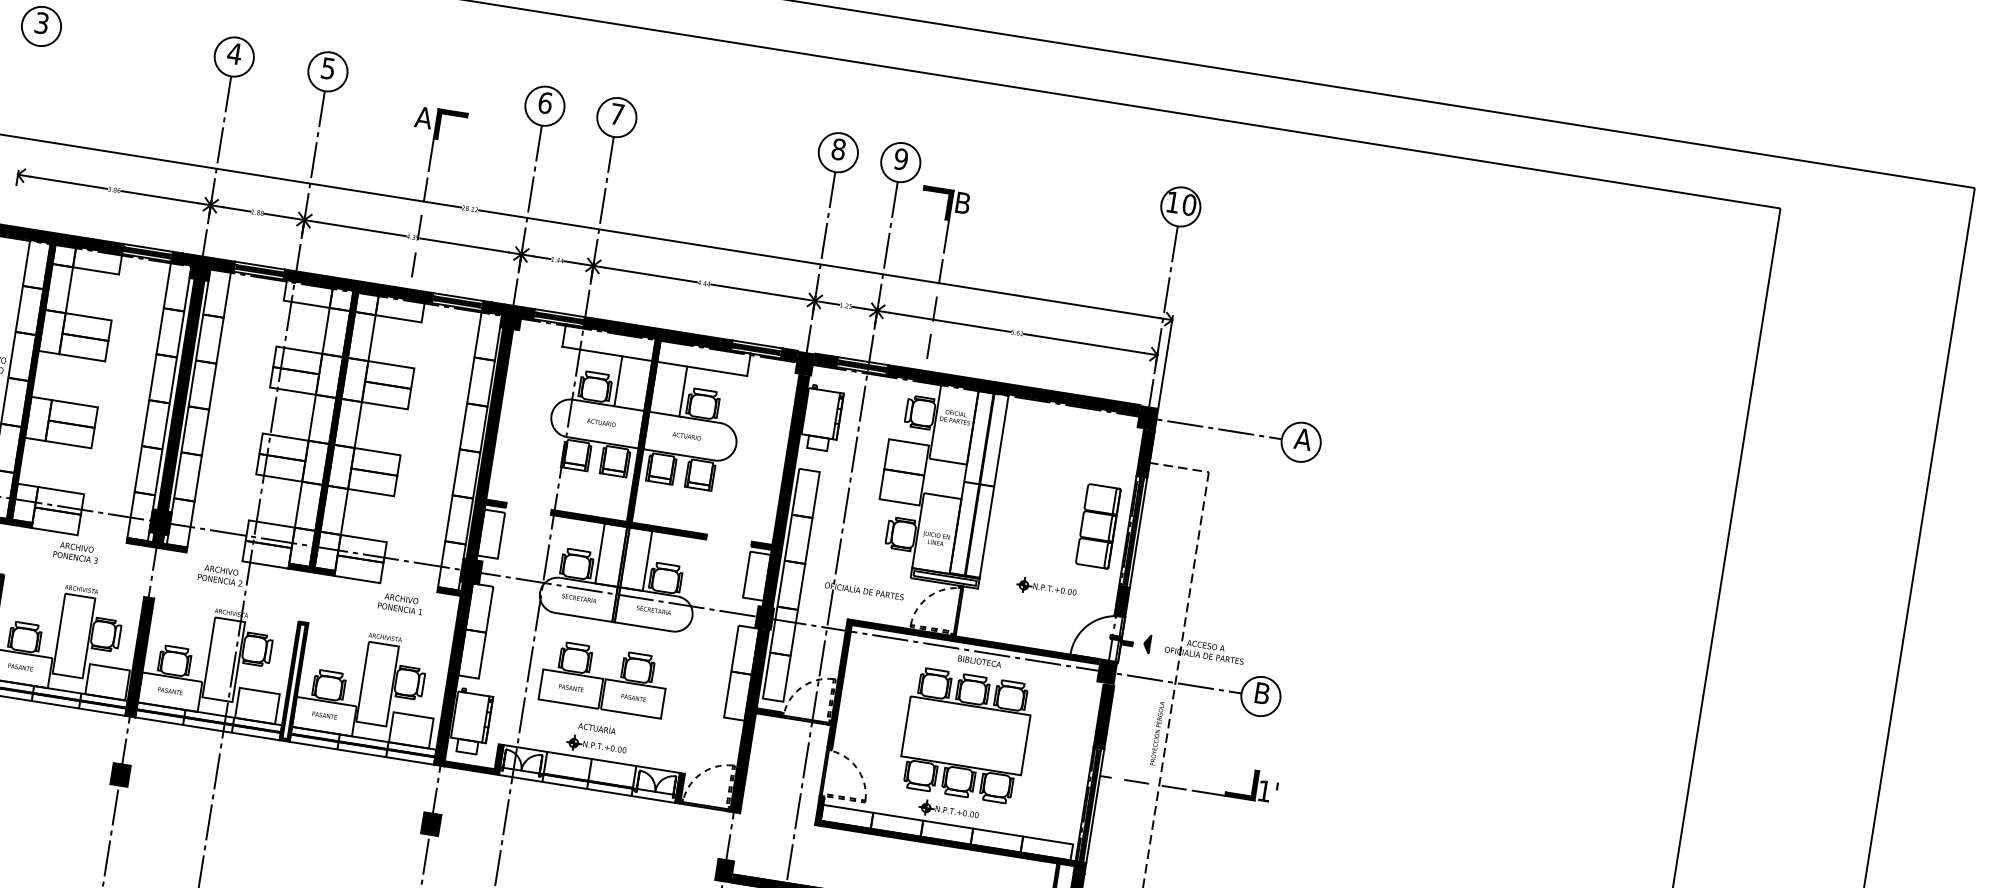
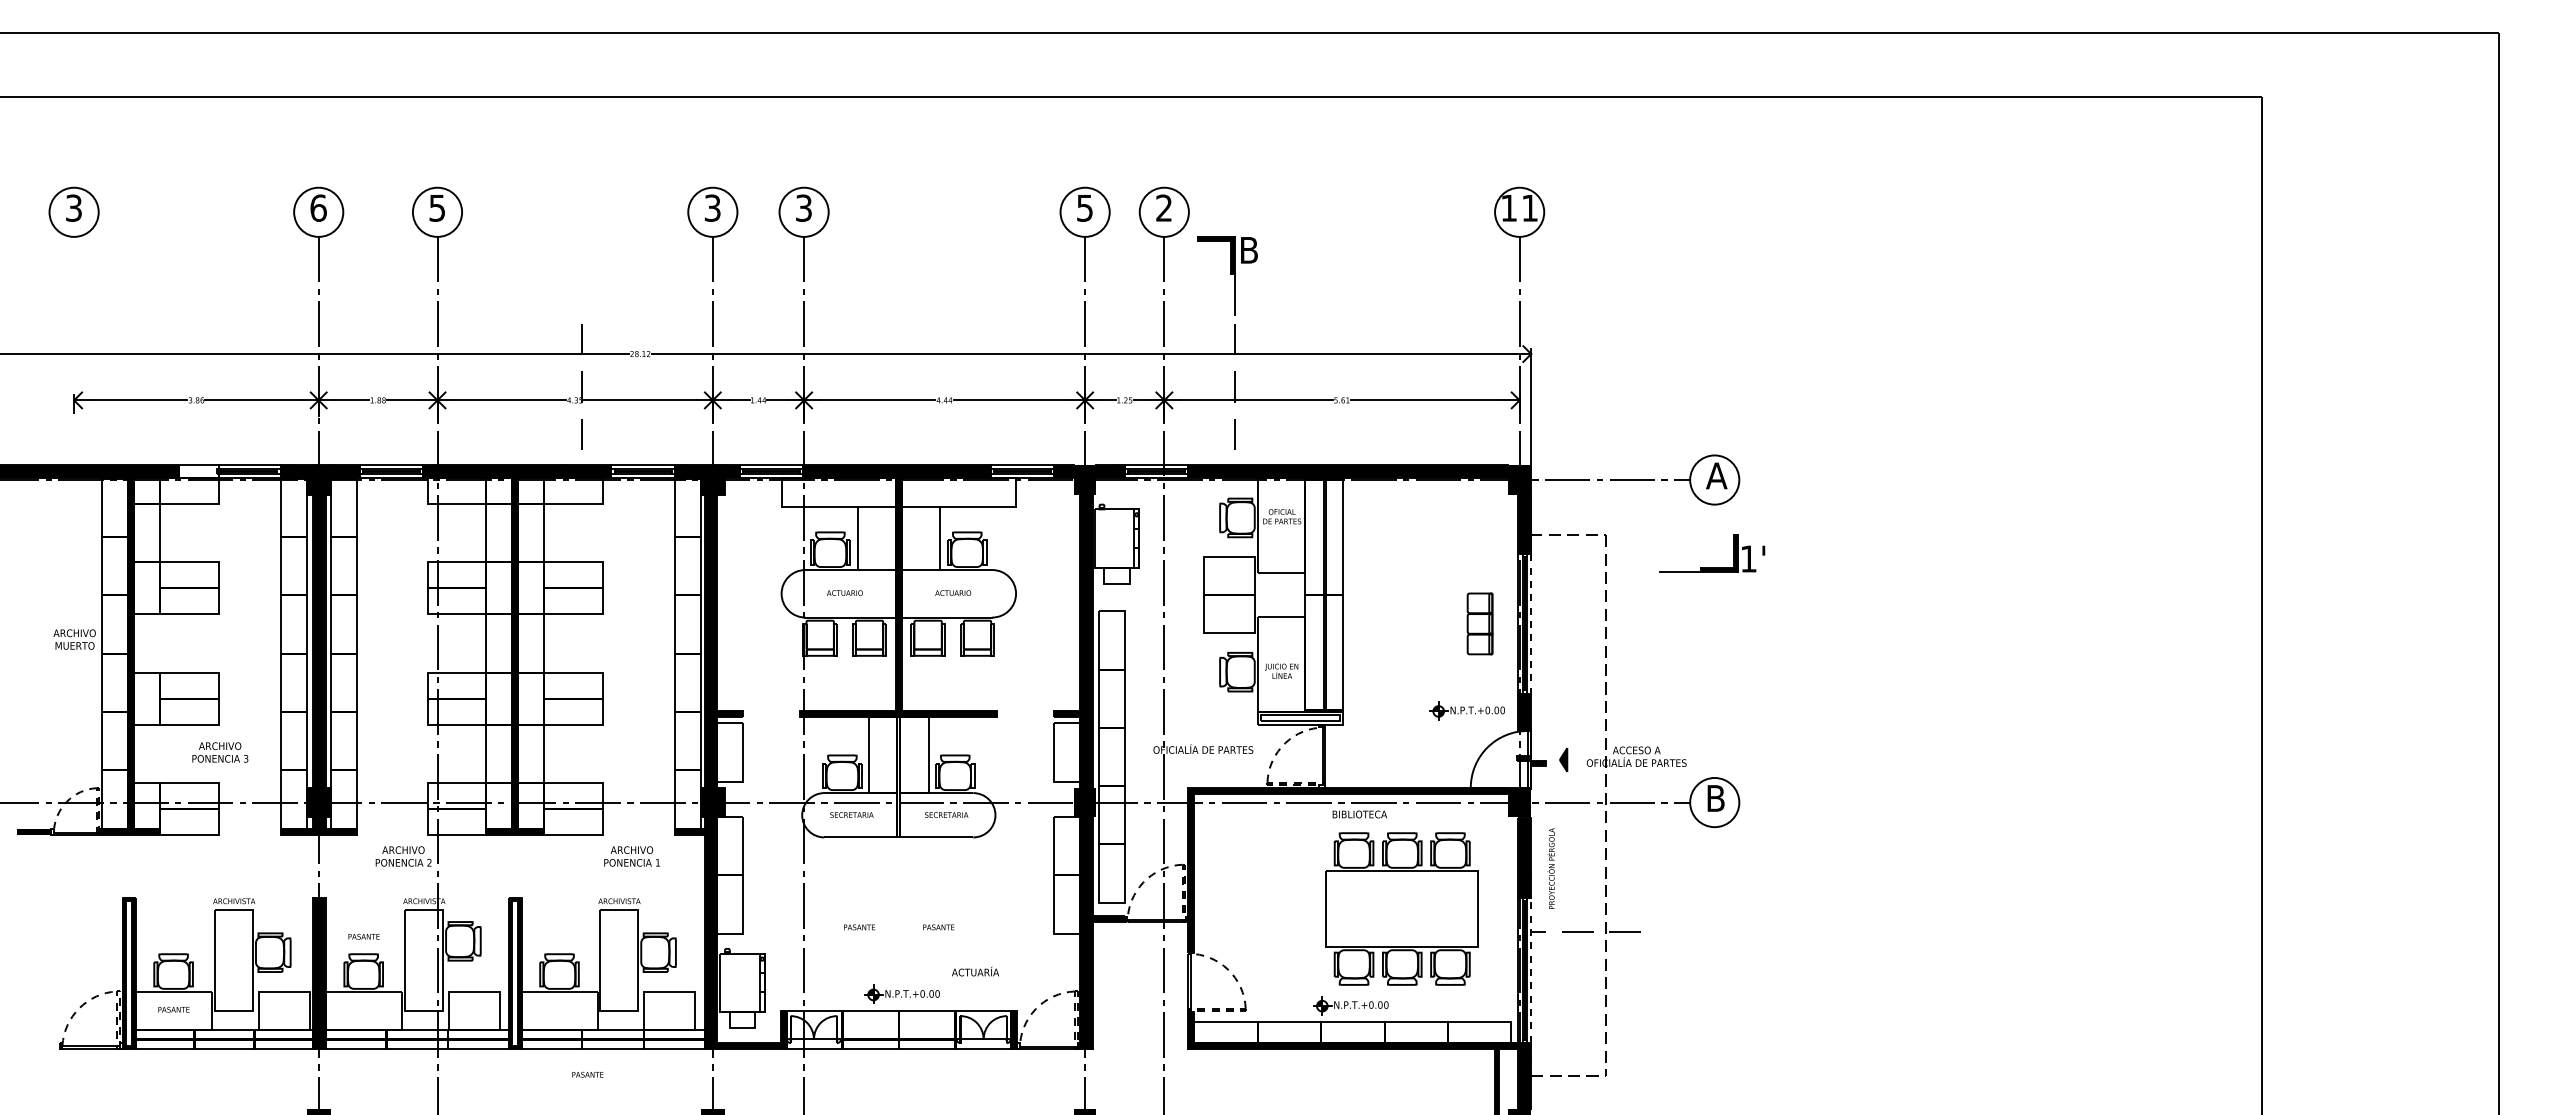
text: (234, 53) -> (318, 207), 4 -> 6
text: (545, 102) -> (712, 207), 6 -> 3
text: (616, 113) -> (803, 207), 7 -> 3
part: (437, 140) -> (586, 275), removed
text: (838, 148) -> (1084, 207), 8 -> 5
text: (901, 158) -> (1164, 207), 9 -> 2
text: (1189, 204) -> (1529, 207), 10 -> 11
fill: (107, 246) -> (198, 471), removed
part: (1097, 526) -> (1479, 623), size x0.6
line: (1138, 532) -> (1531, 623), solid -> dashed
text: (76, 552) -> (220, 752), moved
part: (1046, 588) -> (1466, 710), moved
part: (604, 678) -> (898, 909), removed
text: (170, 690) -> (363, 936), moved
text: (324, 715) -> (587, 1074), moved
text: (597, 727) -> (975, 971), moved
text: (1156, 733) -> (1550, 868), moved
part: (965, 735) -> (1401, 908), moved
part: (1234, 793) -> (1712, 567), moved
line: (1095, 806) -> (1531, 970), solid -> dashed

